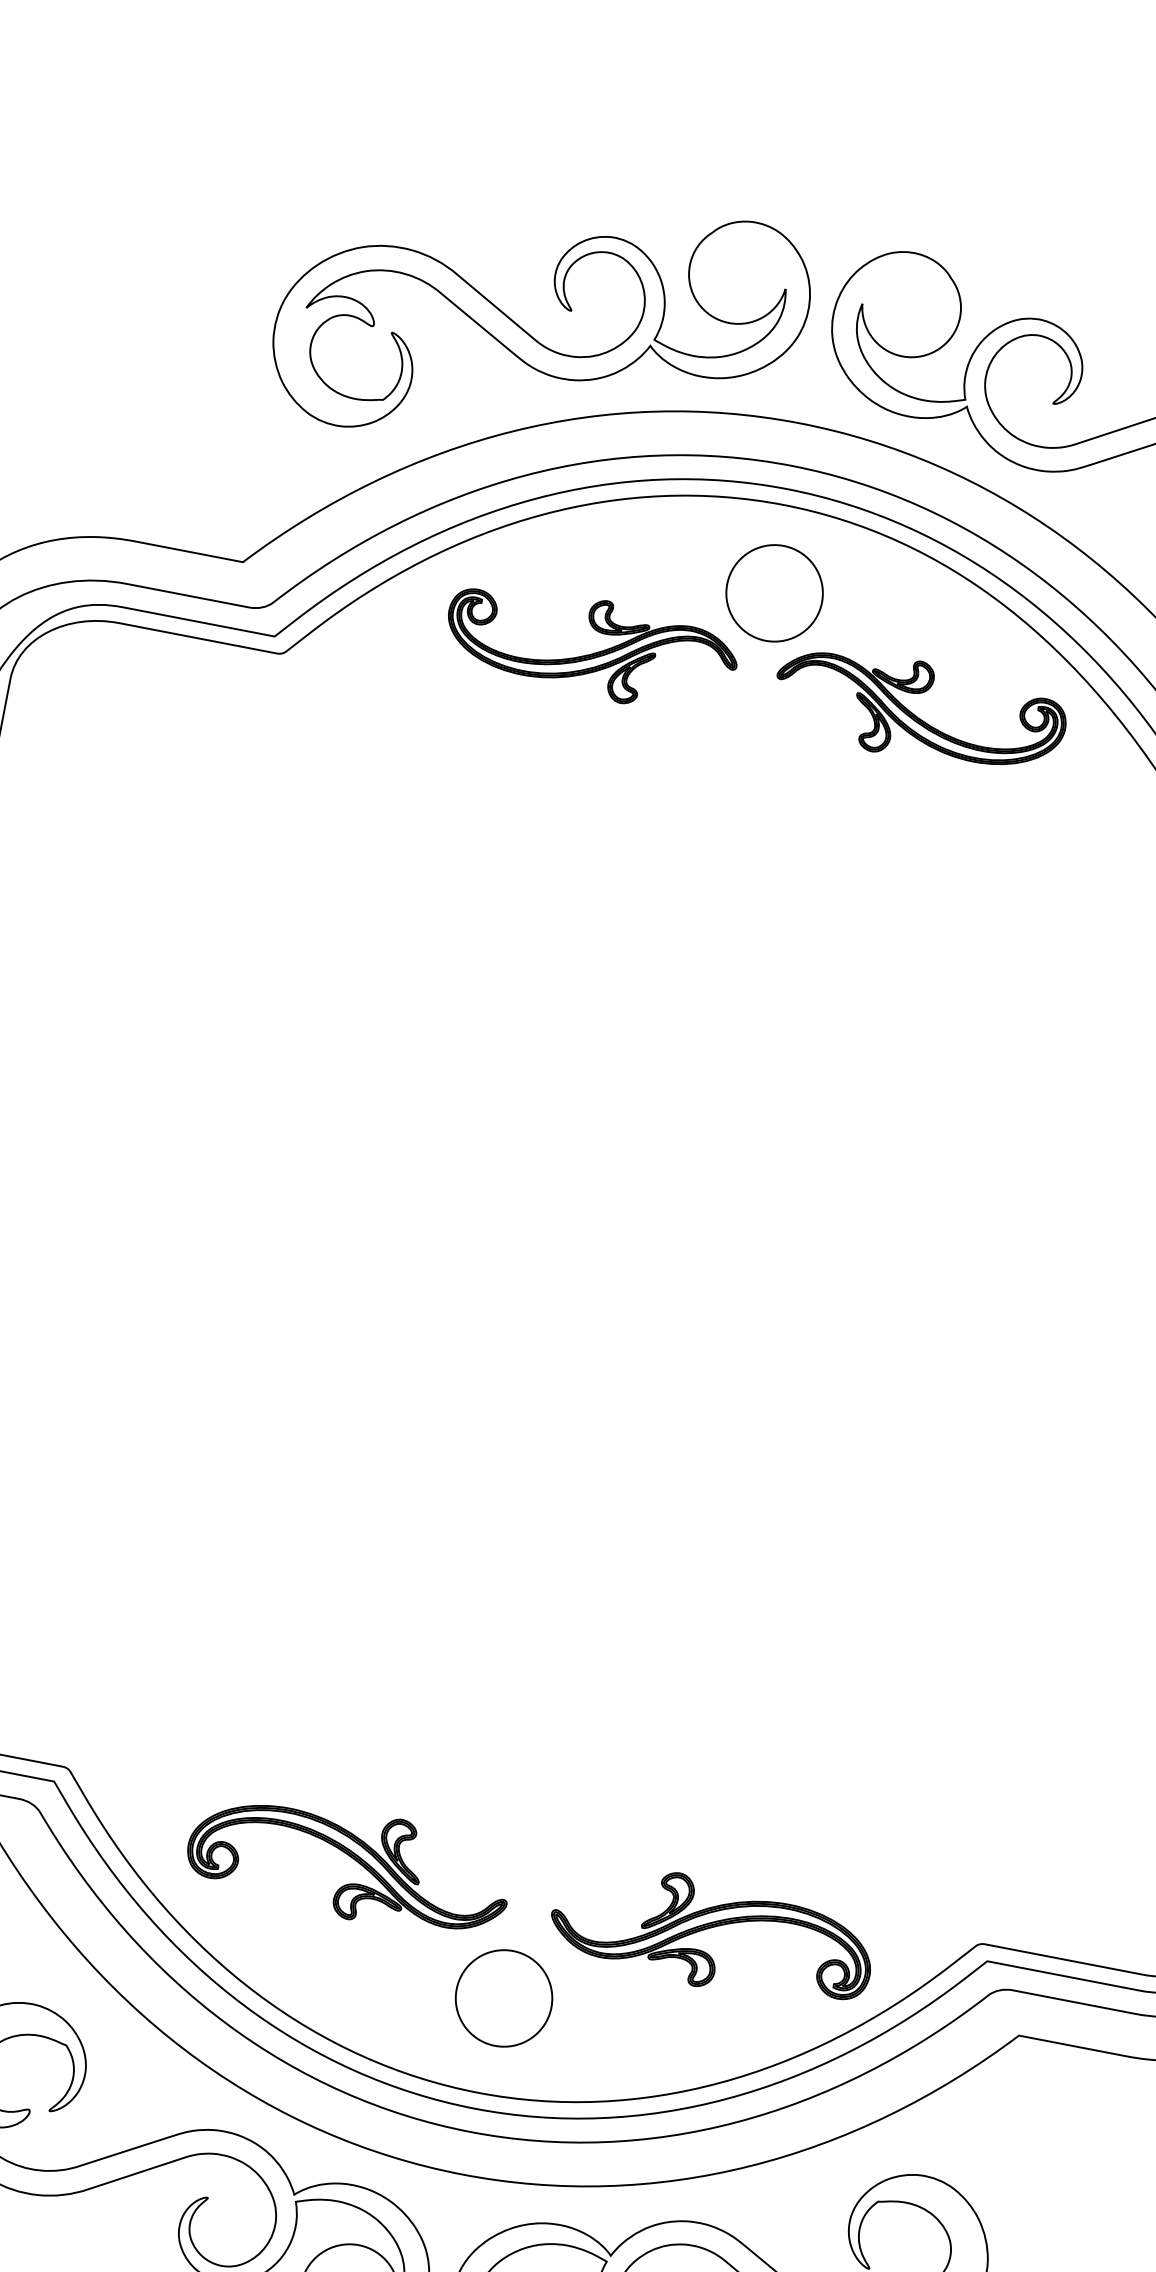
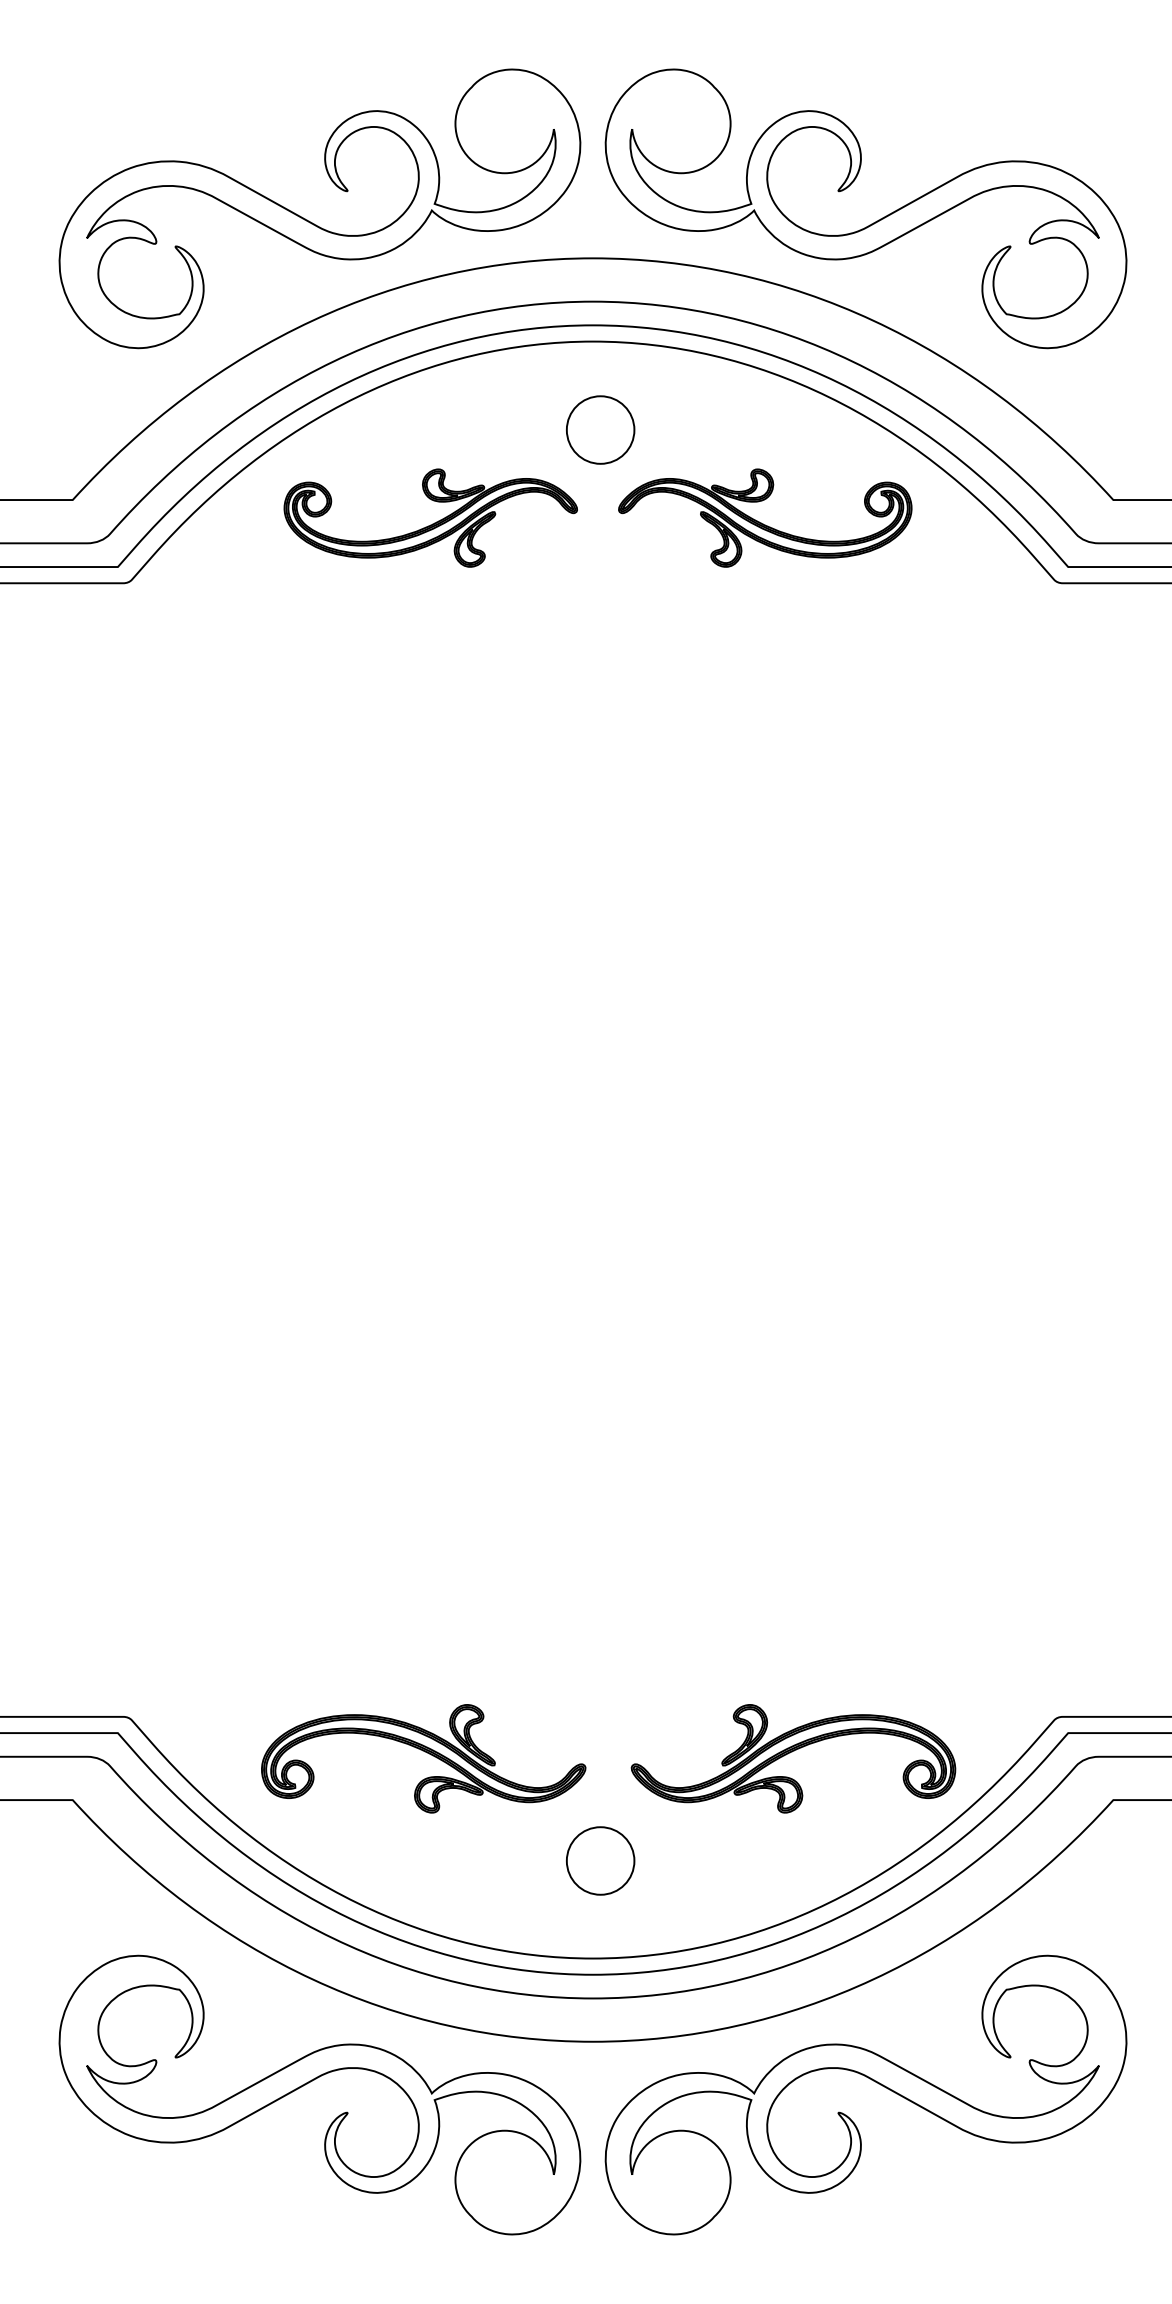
part: (774, 592) -> (600, 429), size x0.7
part: (503, 1997) -> (600, 1860), size x0.7

